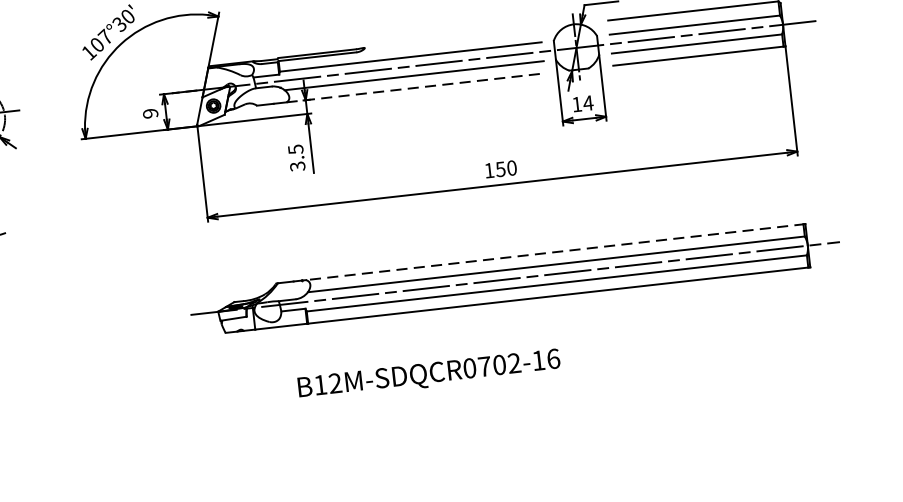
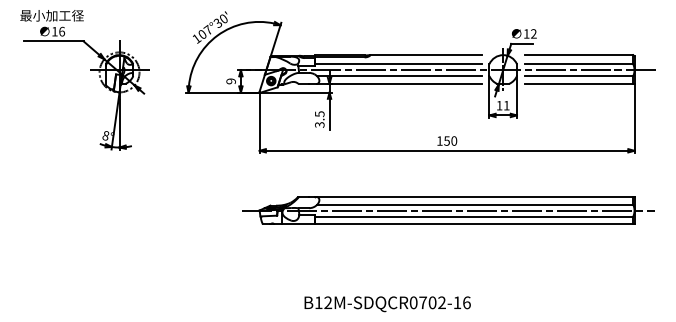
line: (451, 38) -> (425, 55), added
line: (417, 87) -> (400, 83), dashed -> solid
text: (587, 102) -> (506, 105), 14 -> 11
line: (555, 251) -> (475, 196), dashed -> solid
text: (428, 375) -> (387, 304), moved

